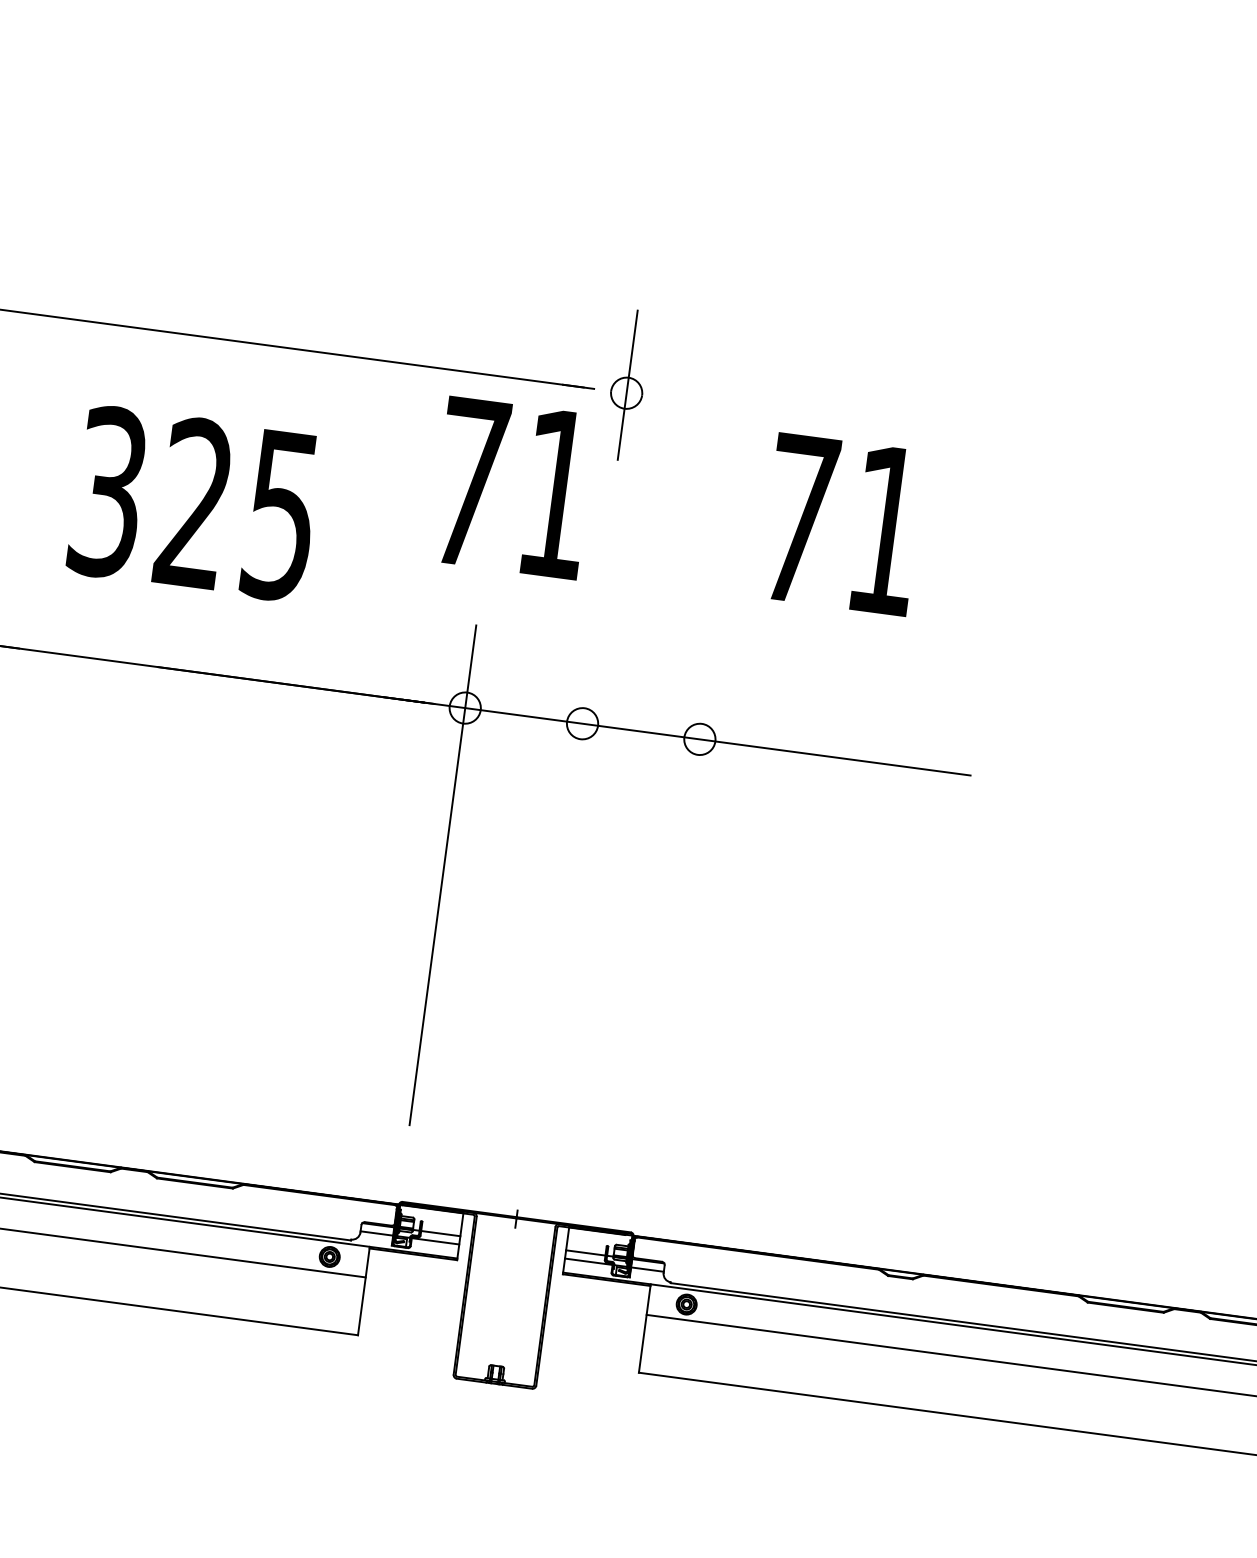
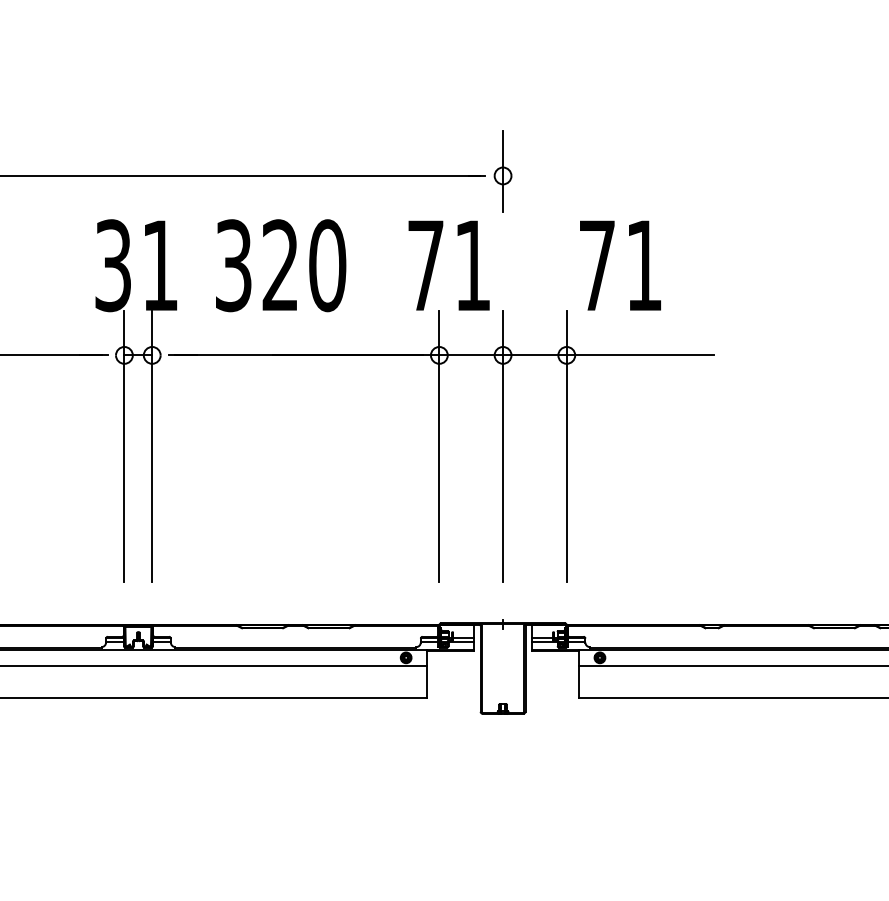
text: (511, 487) -> (448, 265), moved
text: (281, 515) -> (327, 265), 325 -> 320
text: (842, 524) -> (620, 265), moved
line: (561, 889) -> (503, 445), added
line: (677, 905) -> (566, 445), added

